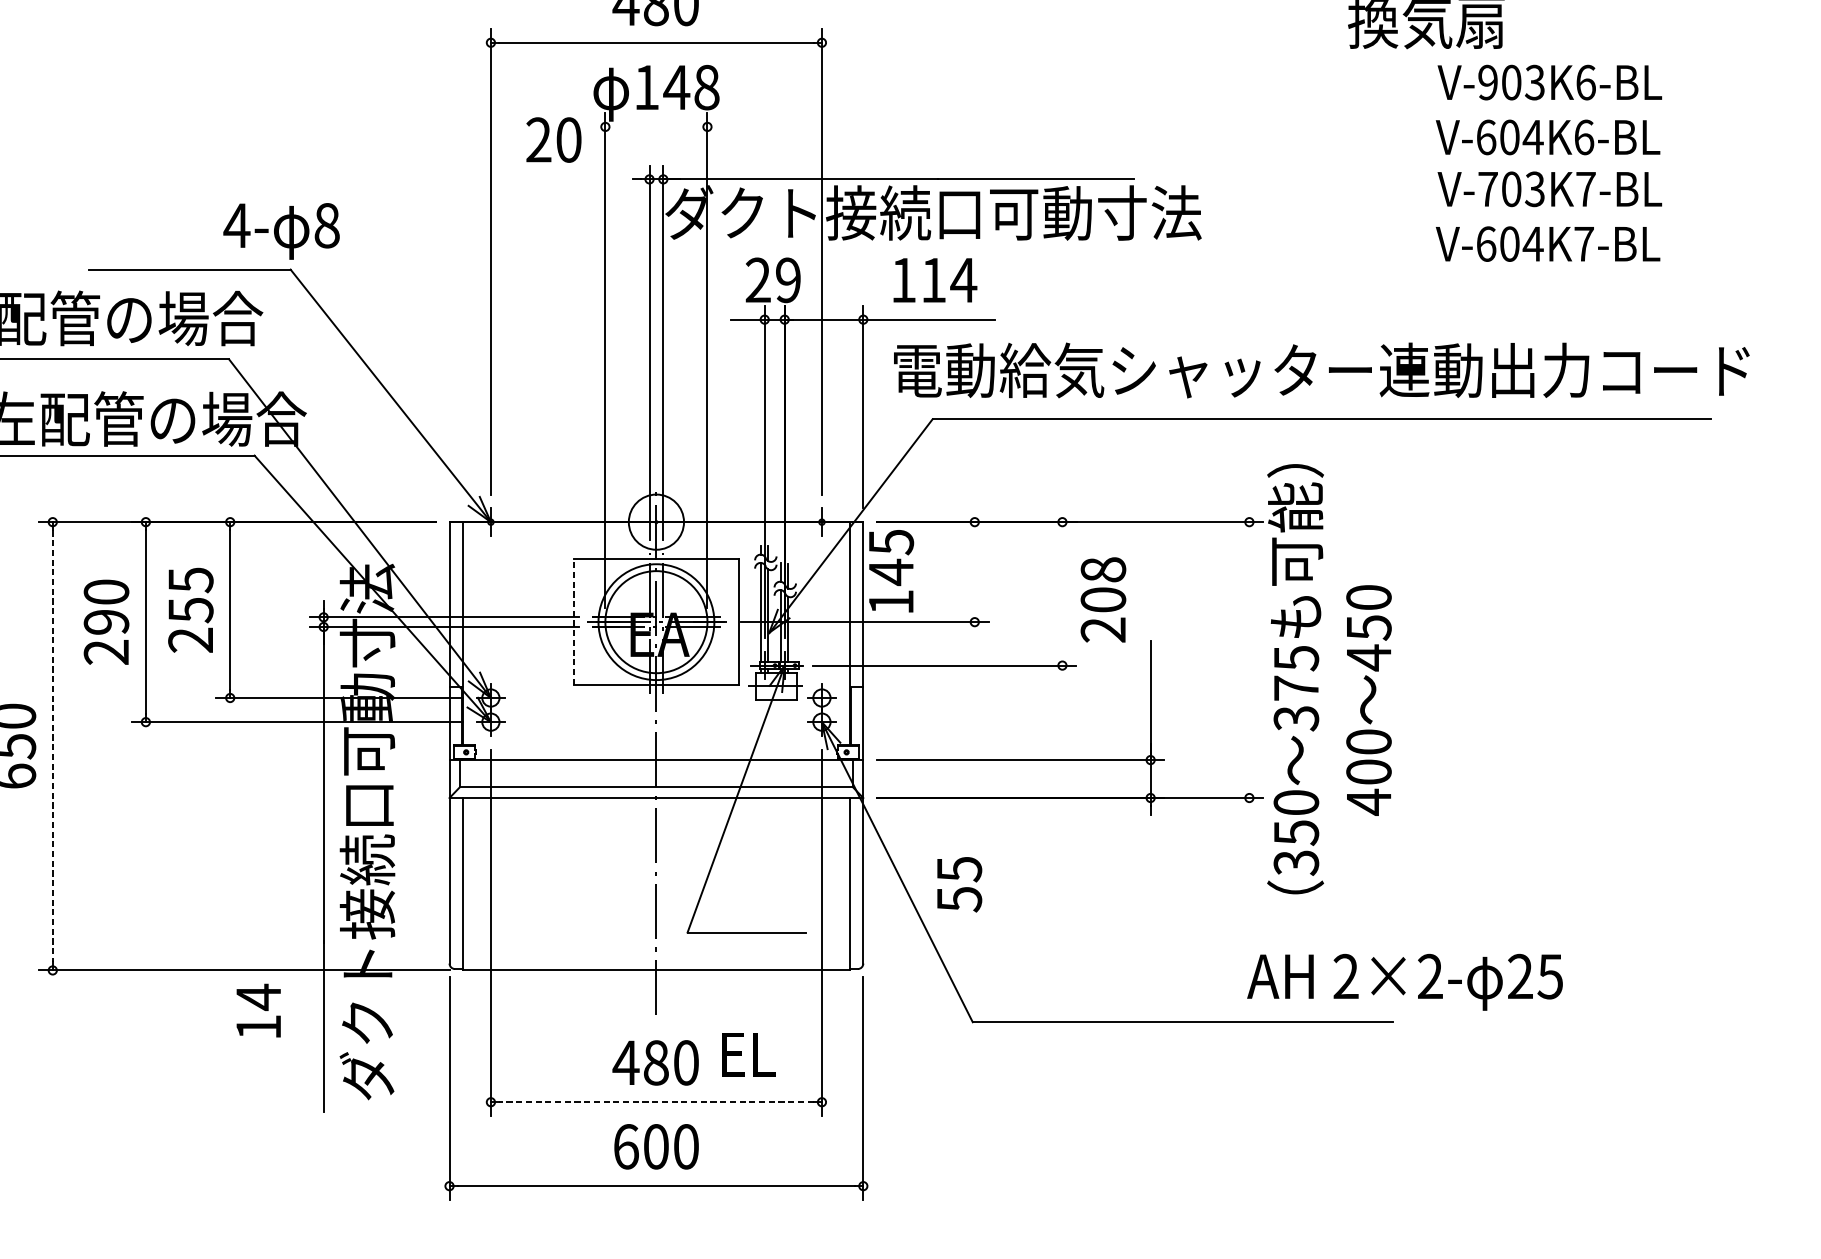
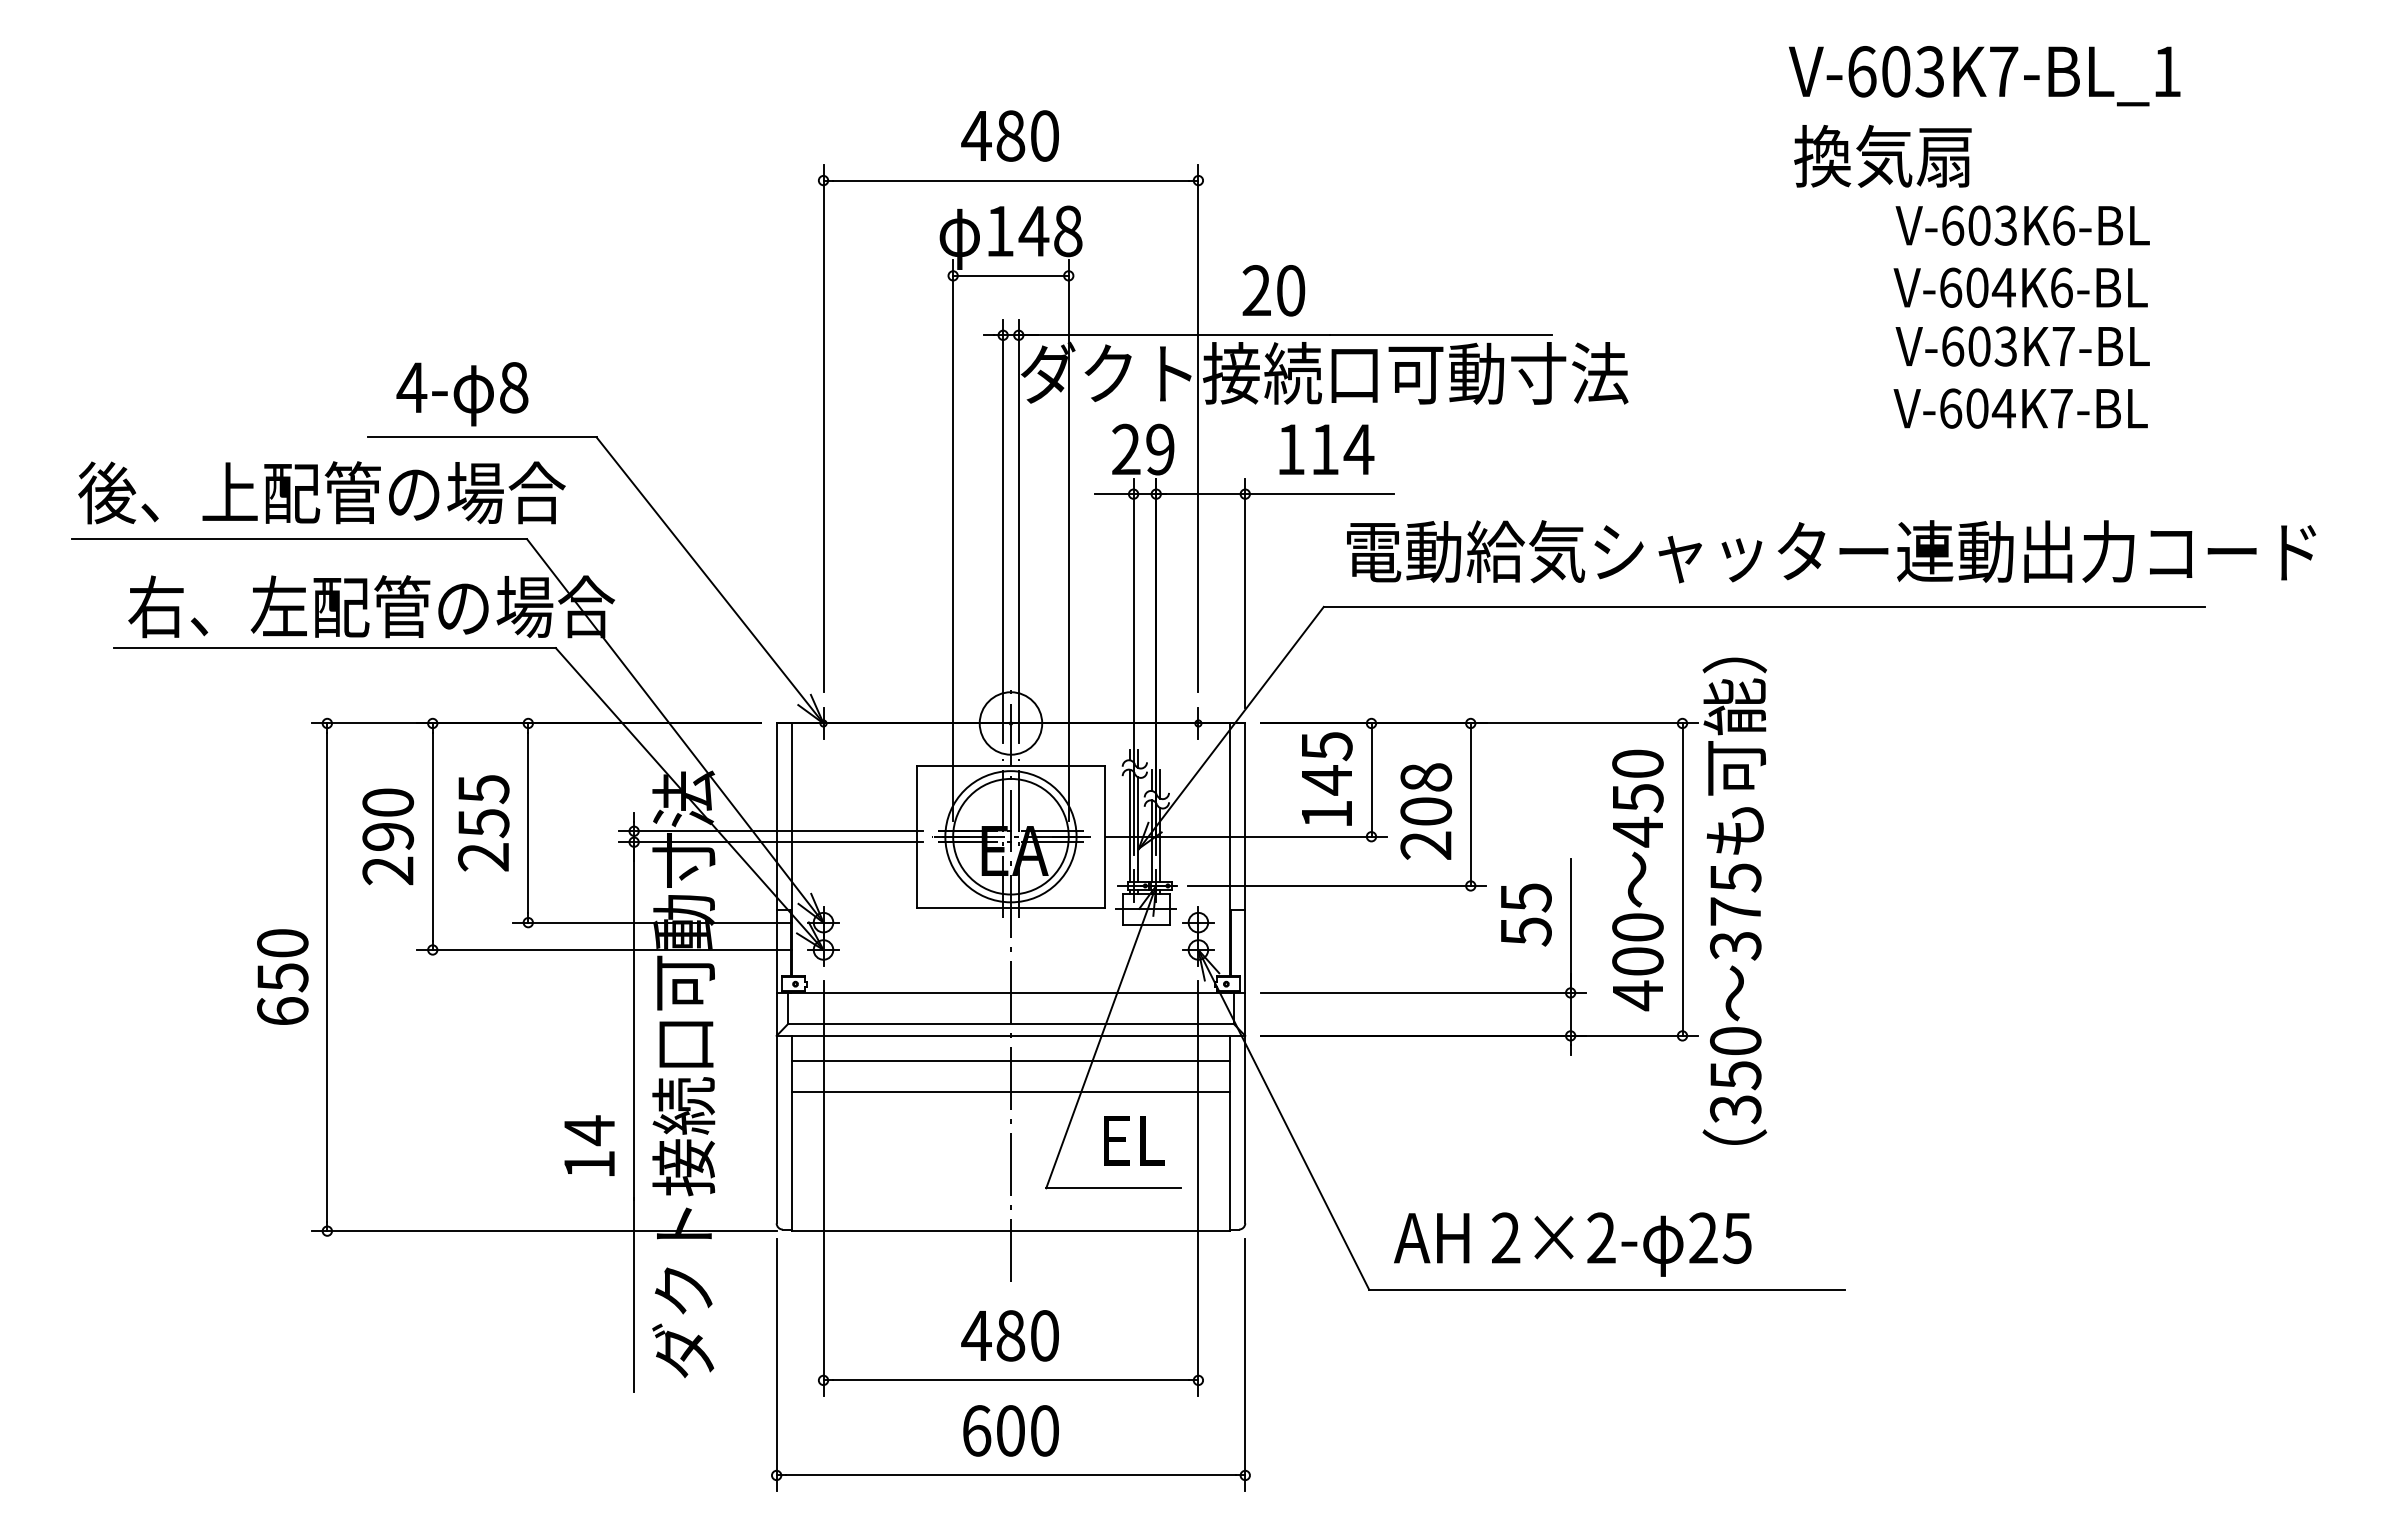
text: (1487, 82) -> (1952, 225), V-903K6-BL -> V-603K6-BL
line: (656, 126) -> (1010, 275), added
text: (553, 139) -> (1273, 290), moved
text: (1488, 189) -> (1953, 346), V-703K7-BL -> V-603K7-BL
text: (281, 231) -> (462, 394), moved
text: (1321, 370) -> (1831, 551), moved
text: (891, 570) -> (1327, 778), moved
line: (974, 571) -> (1371, 779), added
line: (1062, 593) -> (1470, 804), added
text: (1103, 599) -> (1426, 811), moved
line: (573, 621) -> (917, 836), dashed -> solid
line: (1249, 659) -> (1682, 879), added
text: (1368, 700) -> (1637, 880), moved
line: (52, 746) -> (327, 977), dashed -> solid
line: (656, 819) -> (1010, 1060), added
line: (656, 848) -> (1010, 1092), added
text: (959, 884) -> (1526, 914), moved
text: (1404, 982) -> (1572, 1244), moved
text: (258, 1010) -> (589, 1145), moved
text: (748, 1054) -> (1134, 1140), moved
line: (656, 1102) -> (1010, 1380), dashed -> solid

